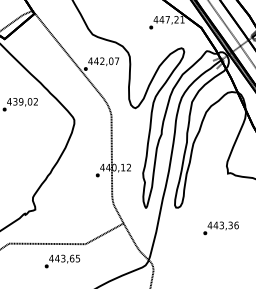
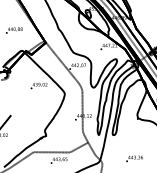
text: (220, 227) -> (134, 158), moved

